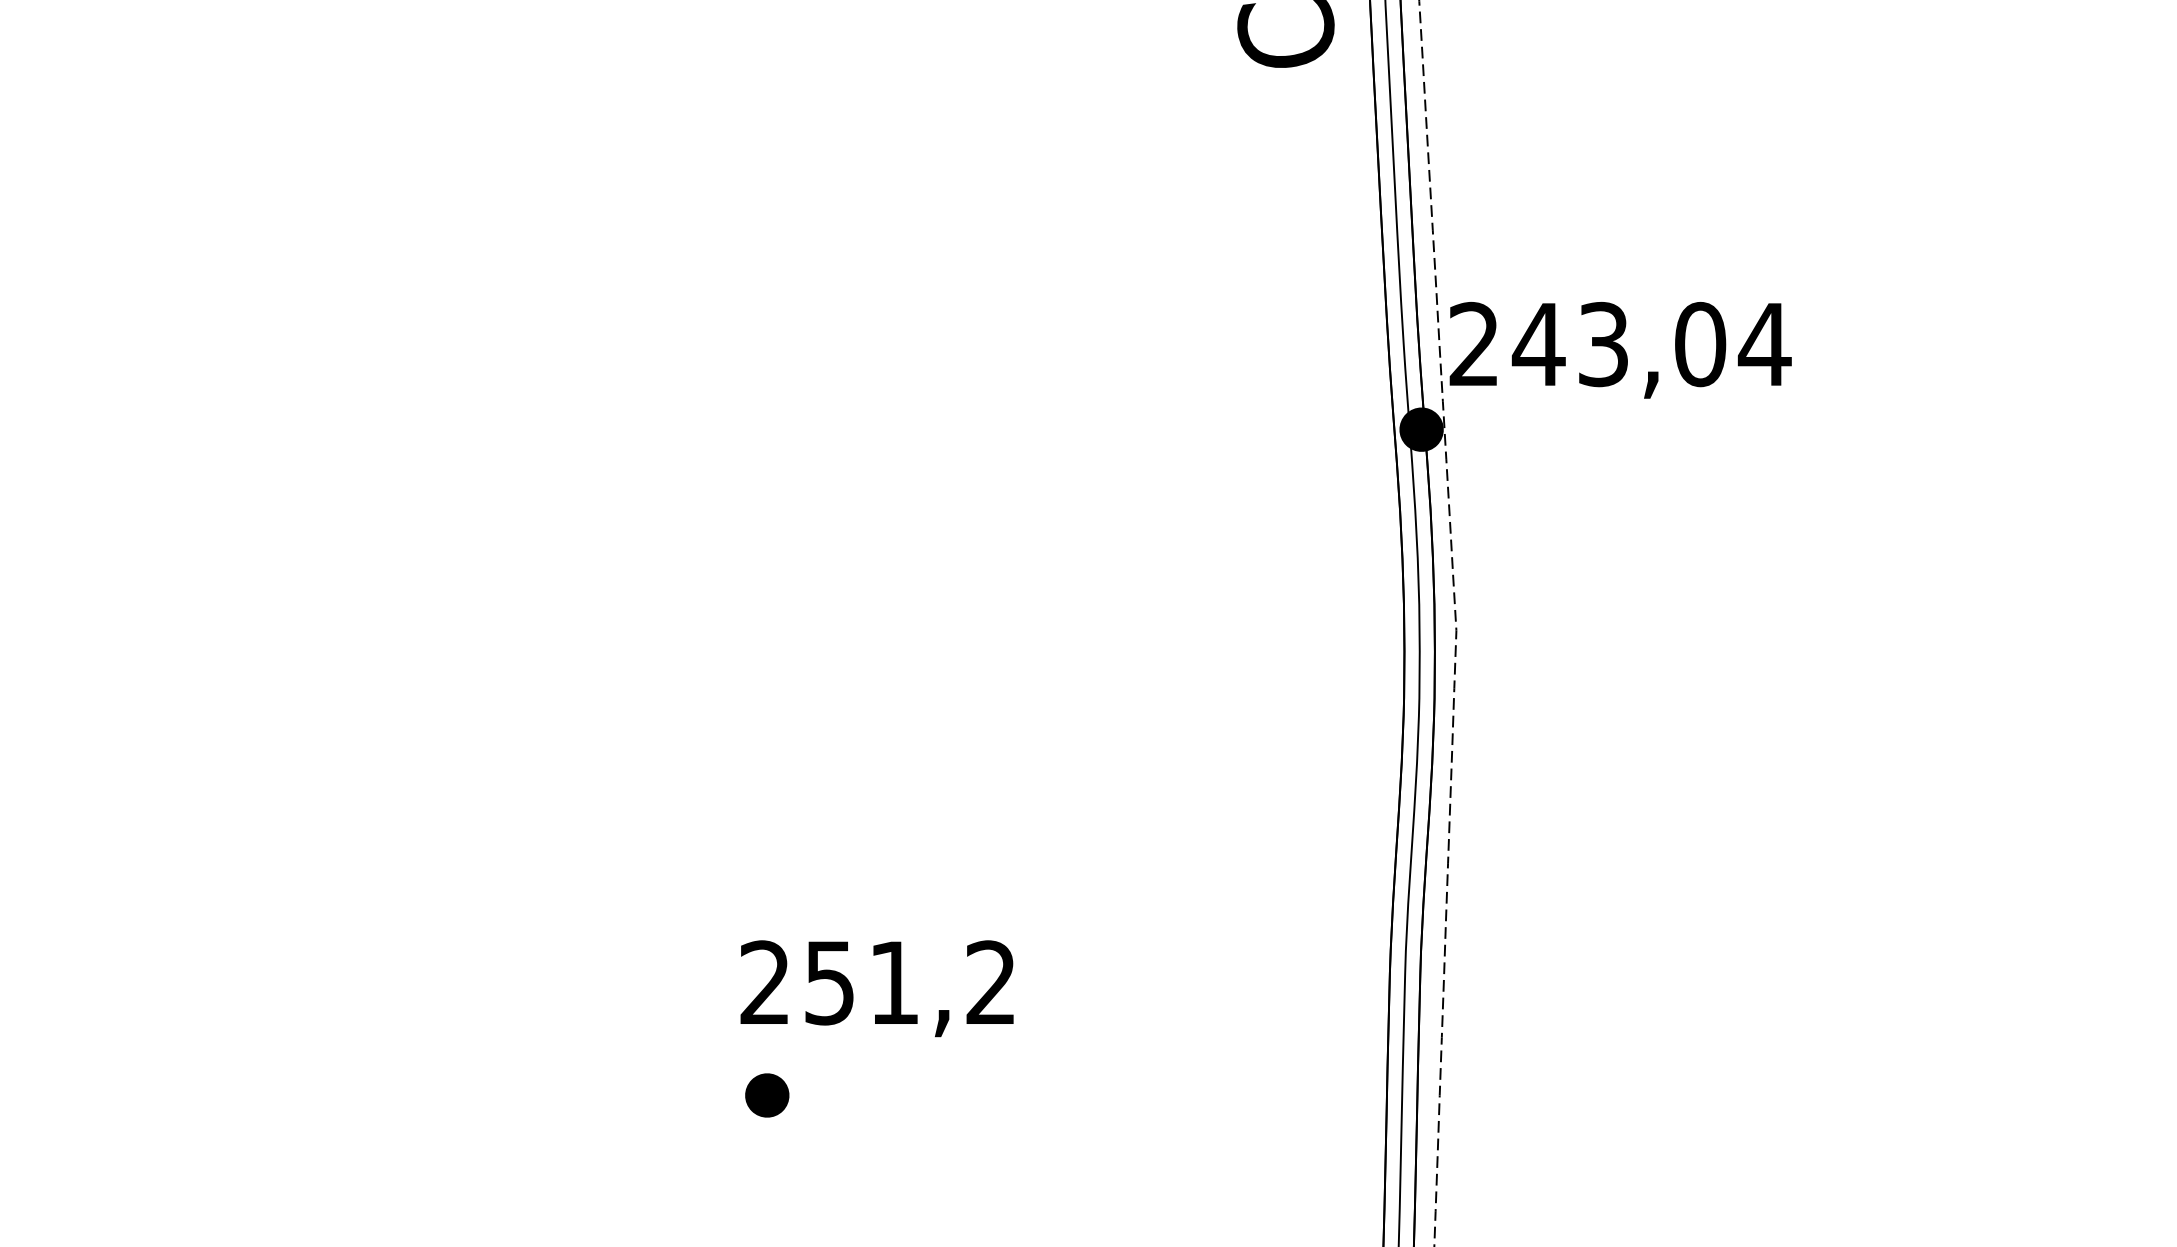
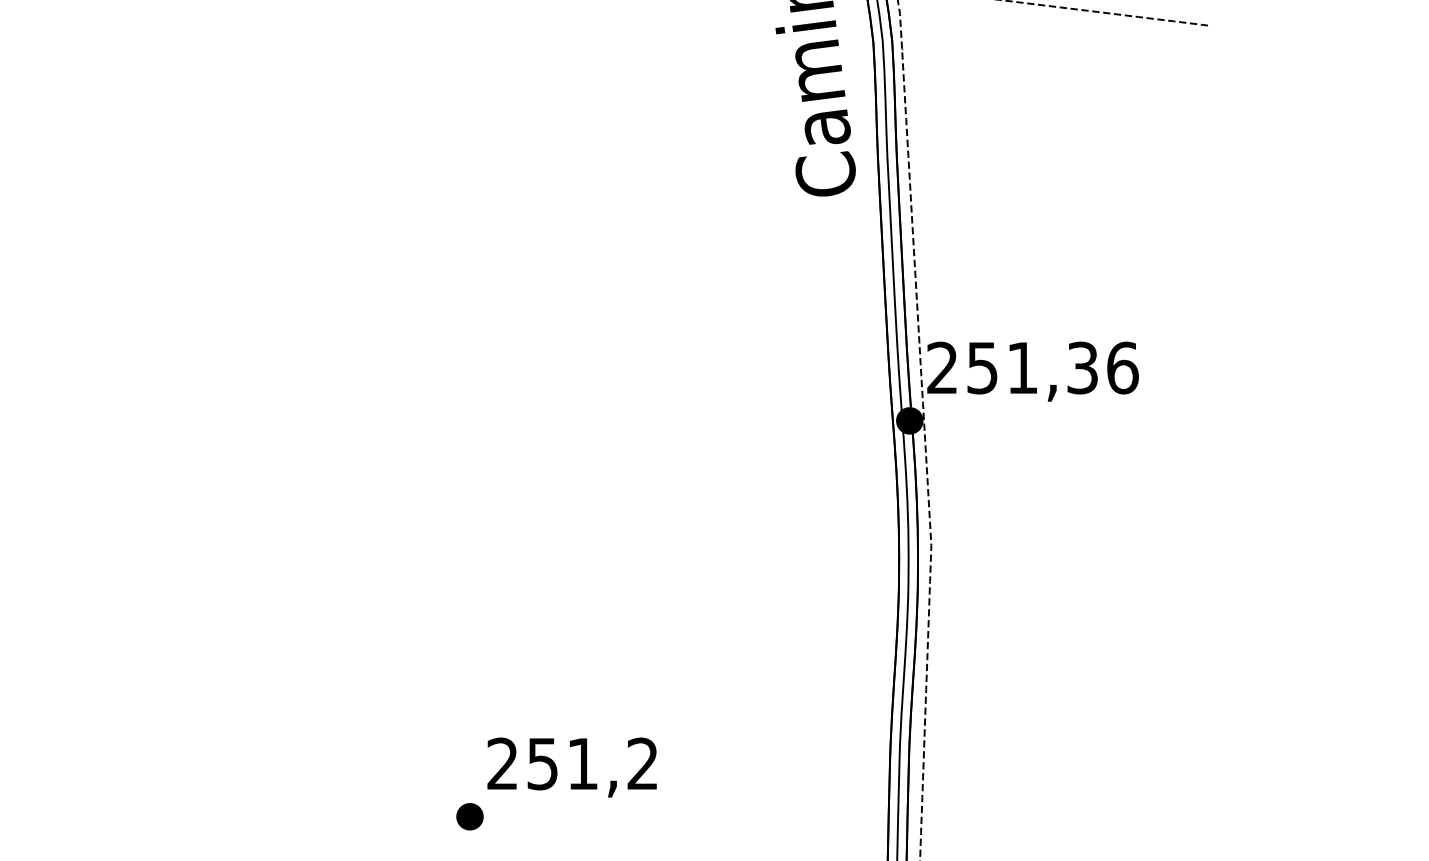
text: (1651, 343) -> (1052, 367), 243,04 -> 251,36
part: (766, 1095) -> (469, 816), moved

